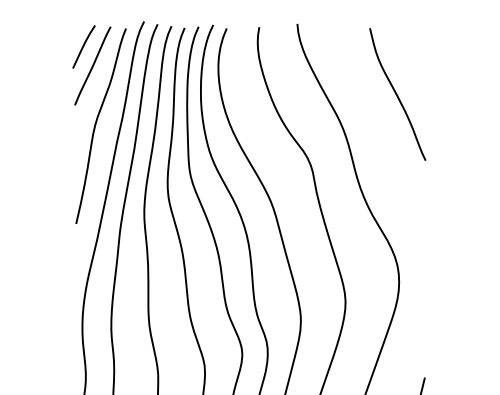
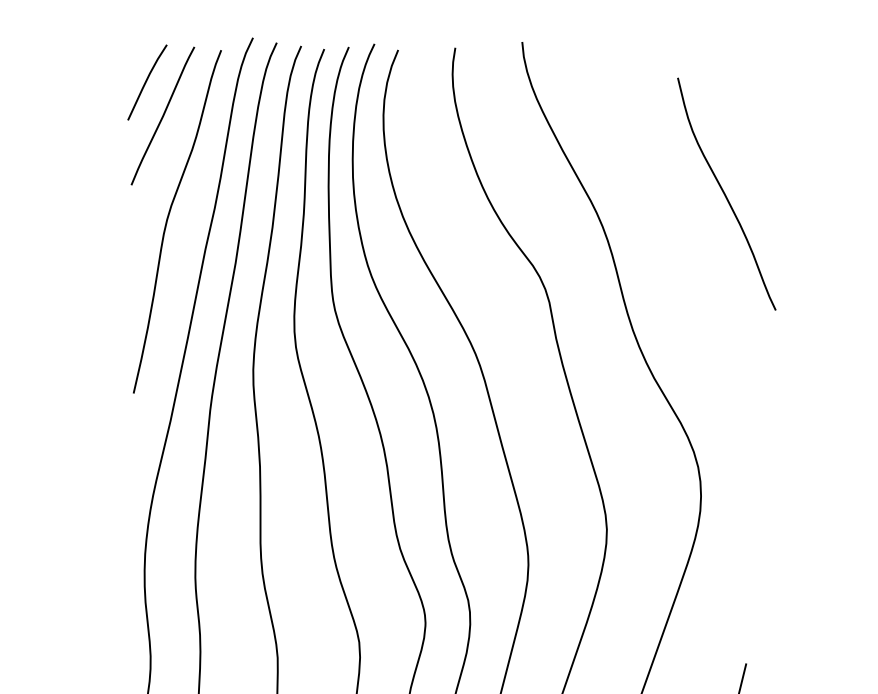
curve: (397, 94) -> (726, 194), moved

